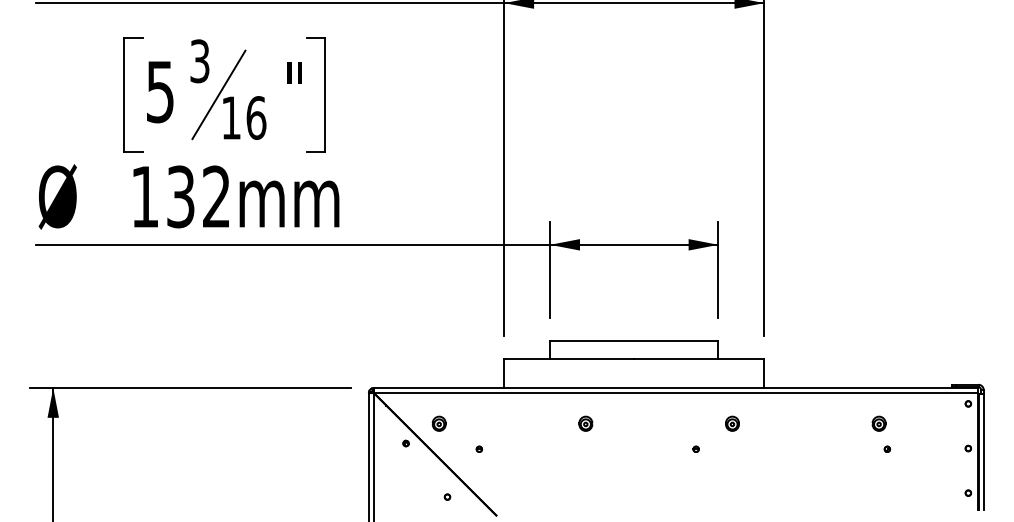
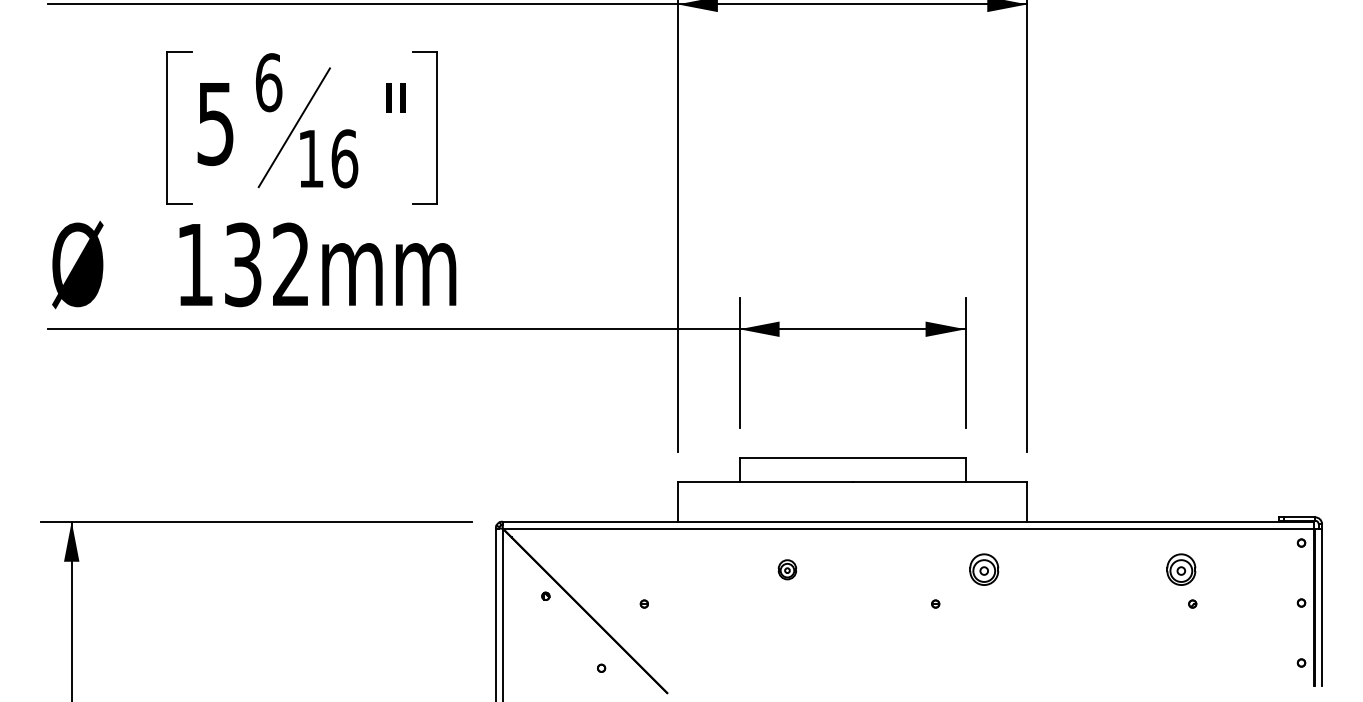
text: (199, 61) -> (268, 82), 3 -> 6
part: (438, 423) -> (589, 569), removed
part: (732, 423) -> (984, 569), size x1.6
part: (879, 423) -> (1181, 569), size x1.6

